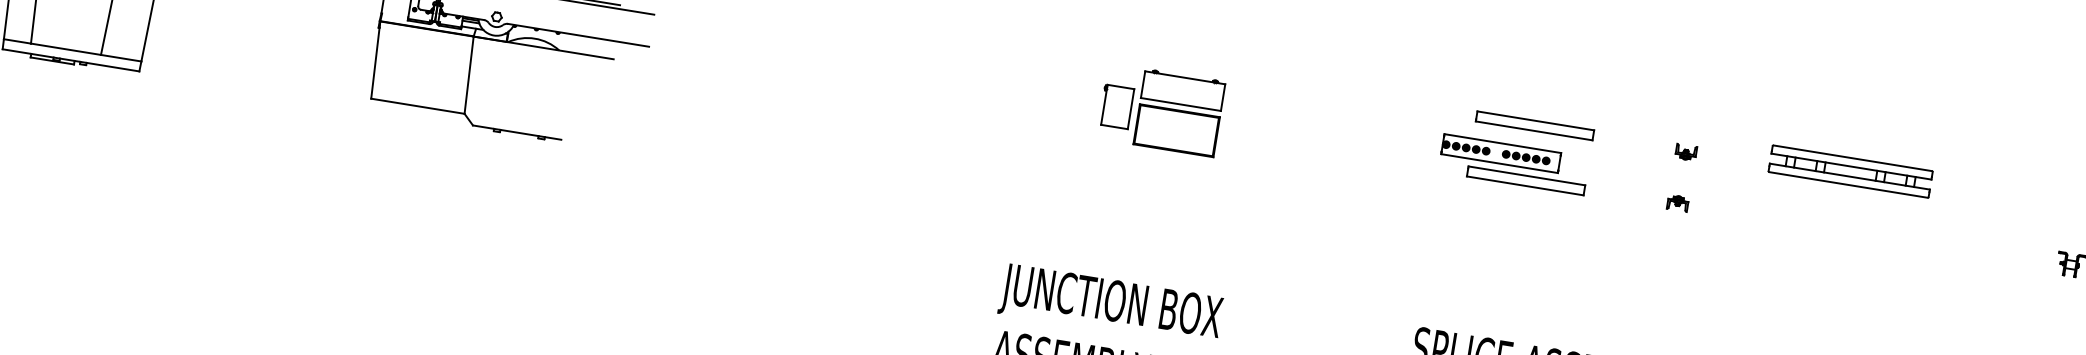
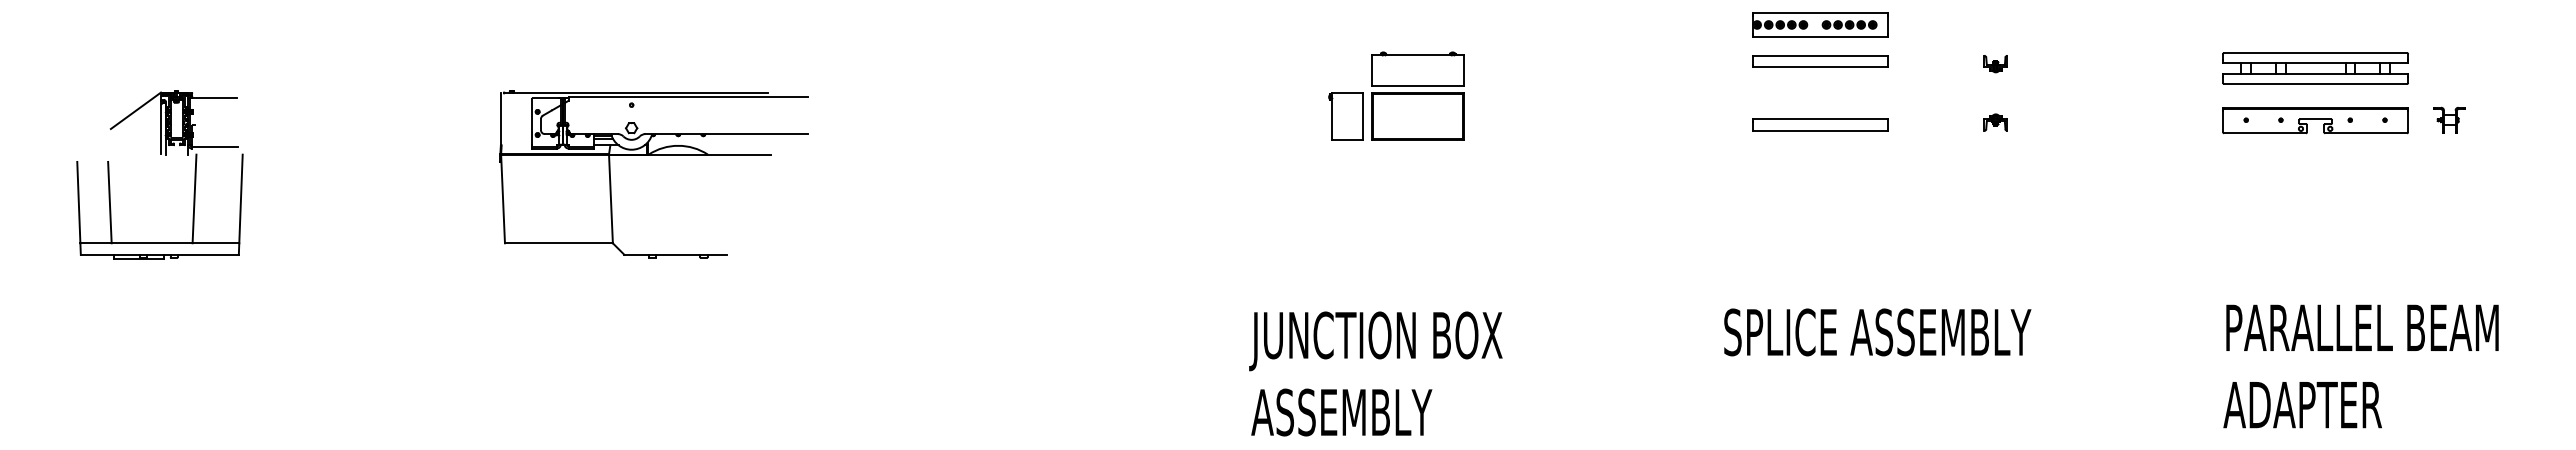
part: (1179, 112) -> (1417, 95), moved
part: (1501, 153) -> (1820, 24), moved
part: (1850, 171) -> (2315, 68), moved
part: (1954, 246) -> (2315, 120), added

